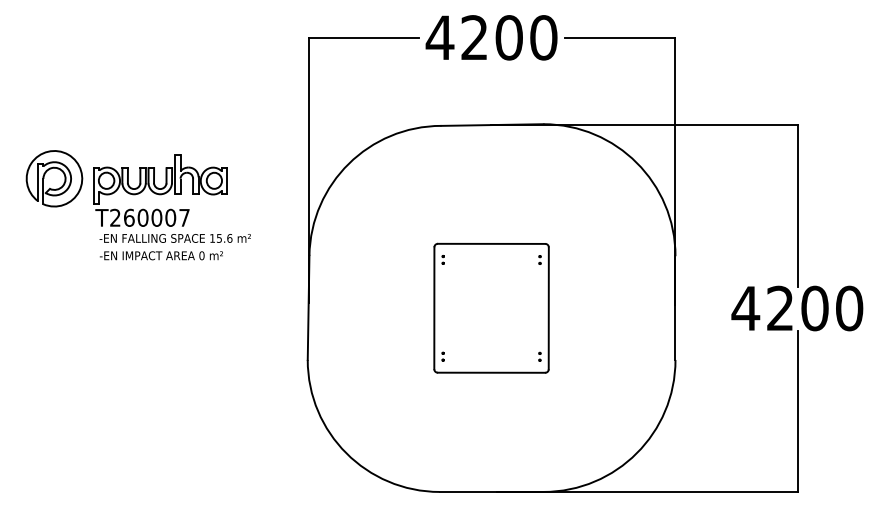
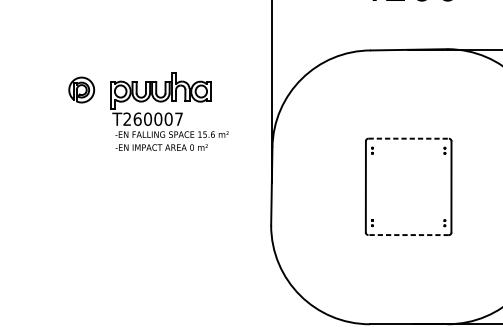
part: (54, 178) -> (81, 89), size x0.6
line: (491, 243) -> (408, 138), solid -> dashed
line: (491, 372) -> (408, 234), solid -> dashed

